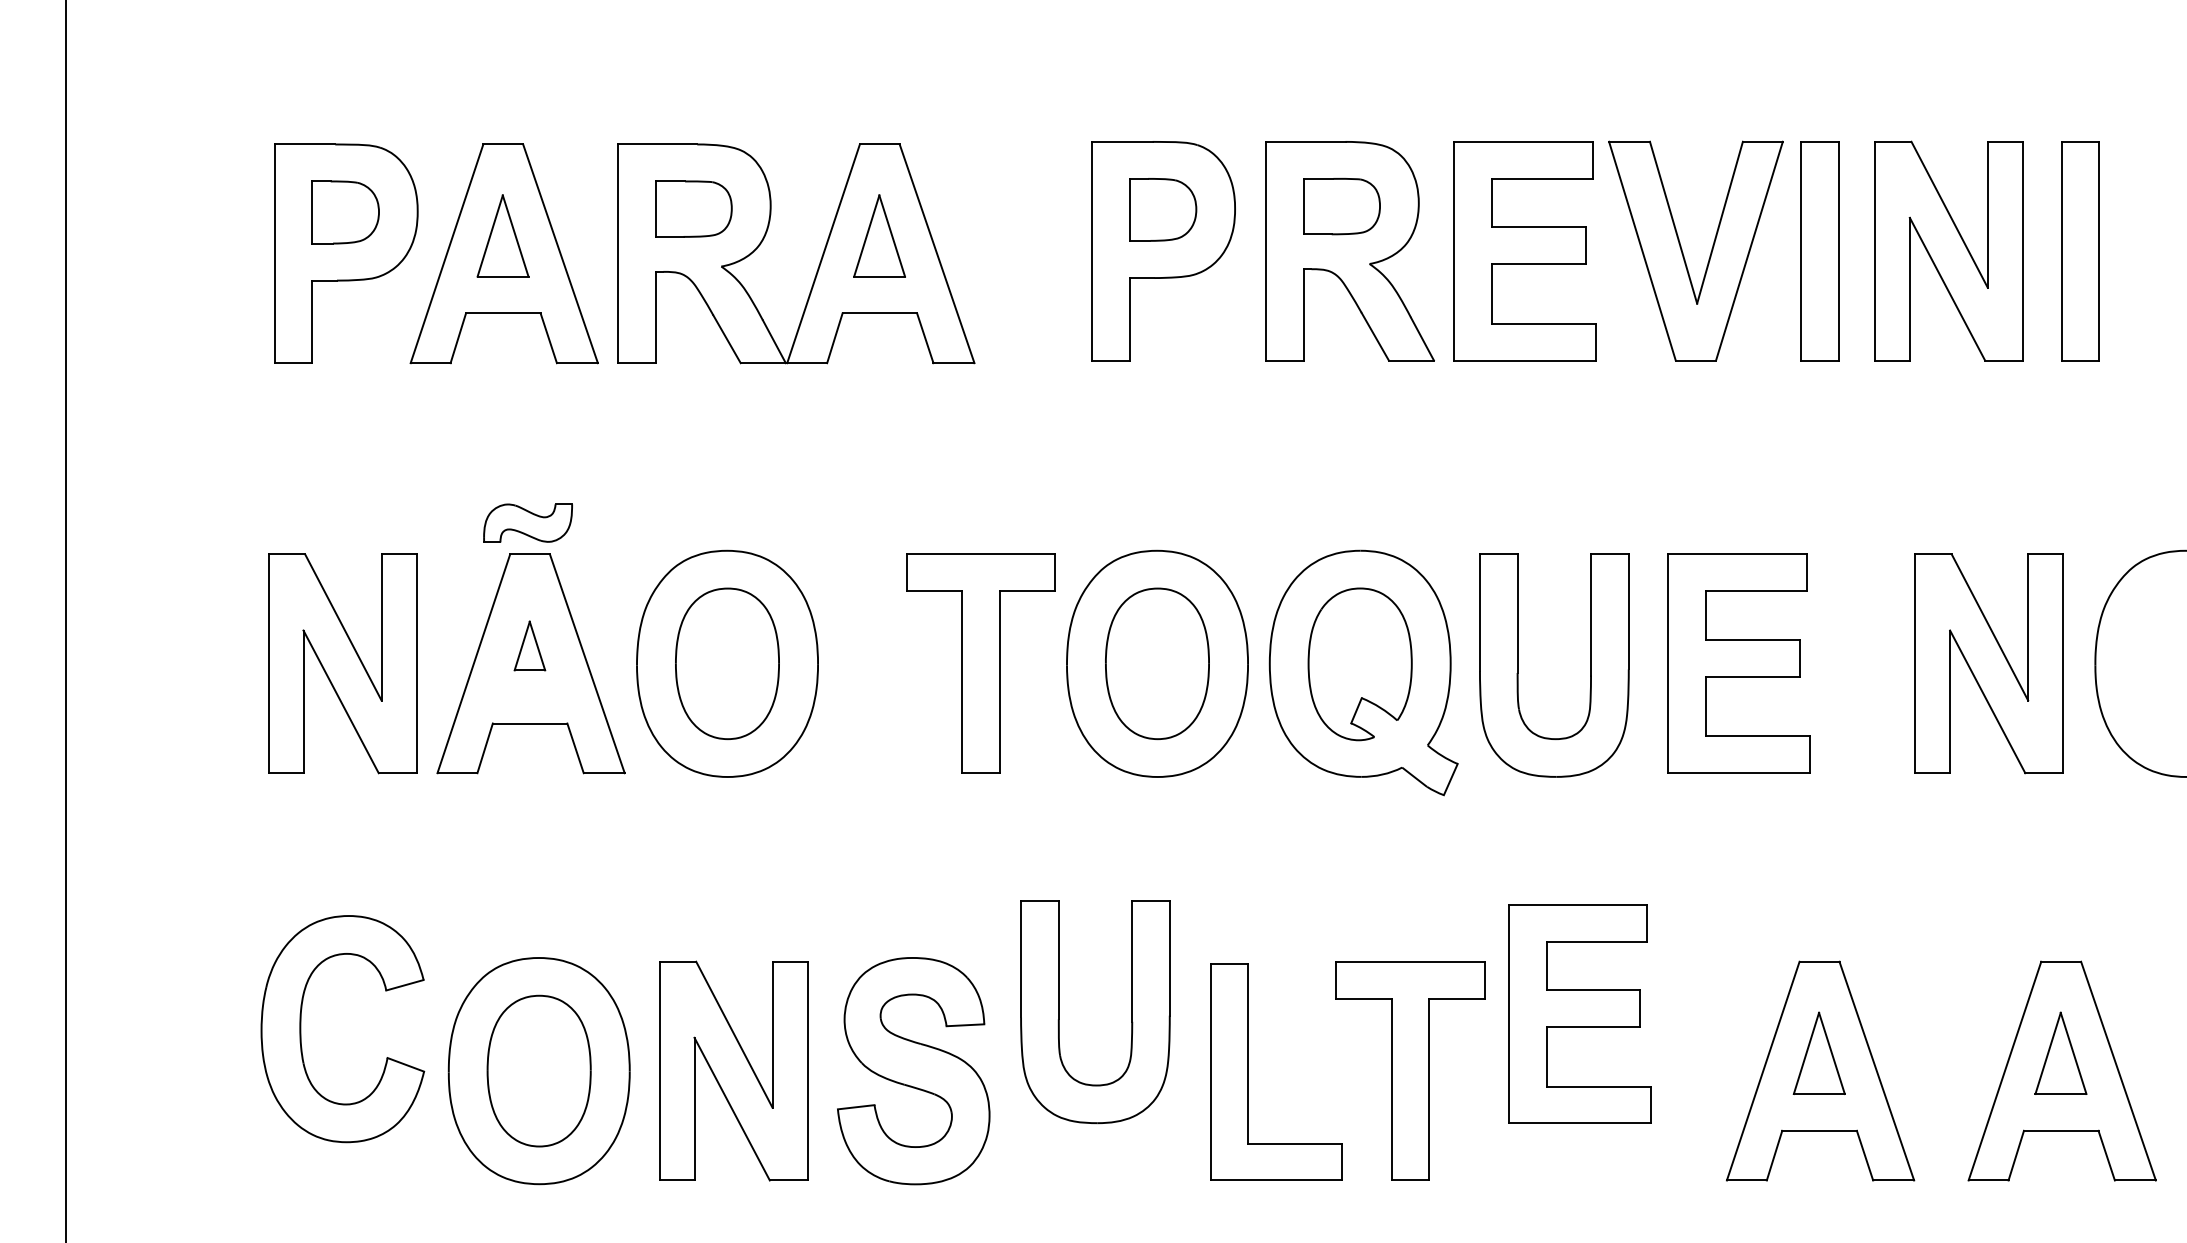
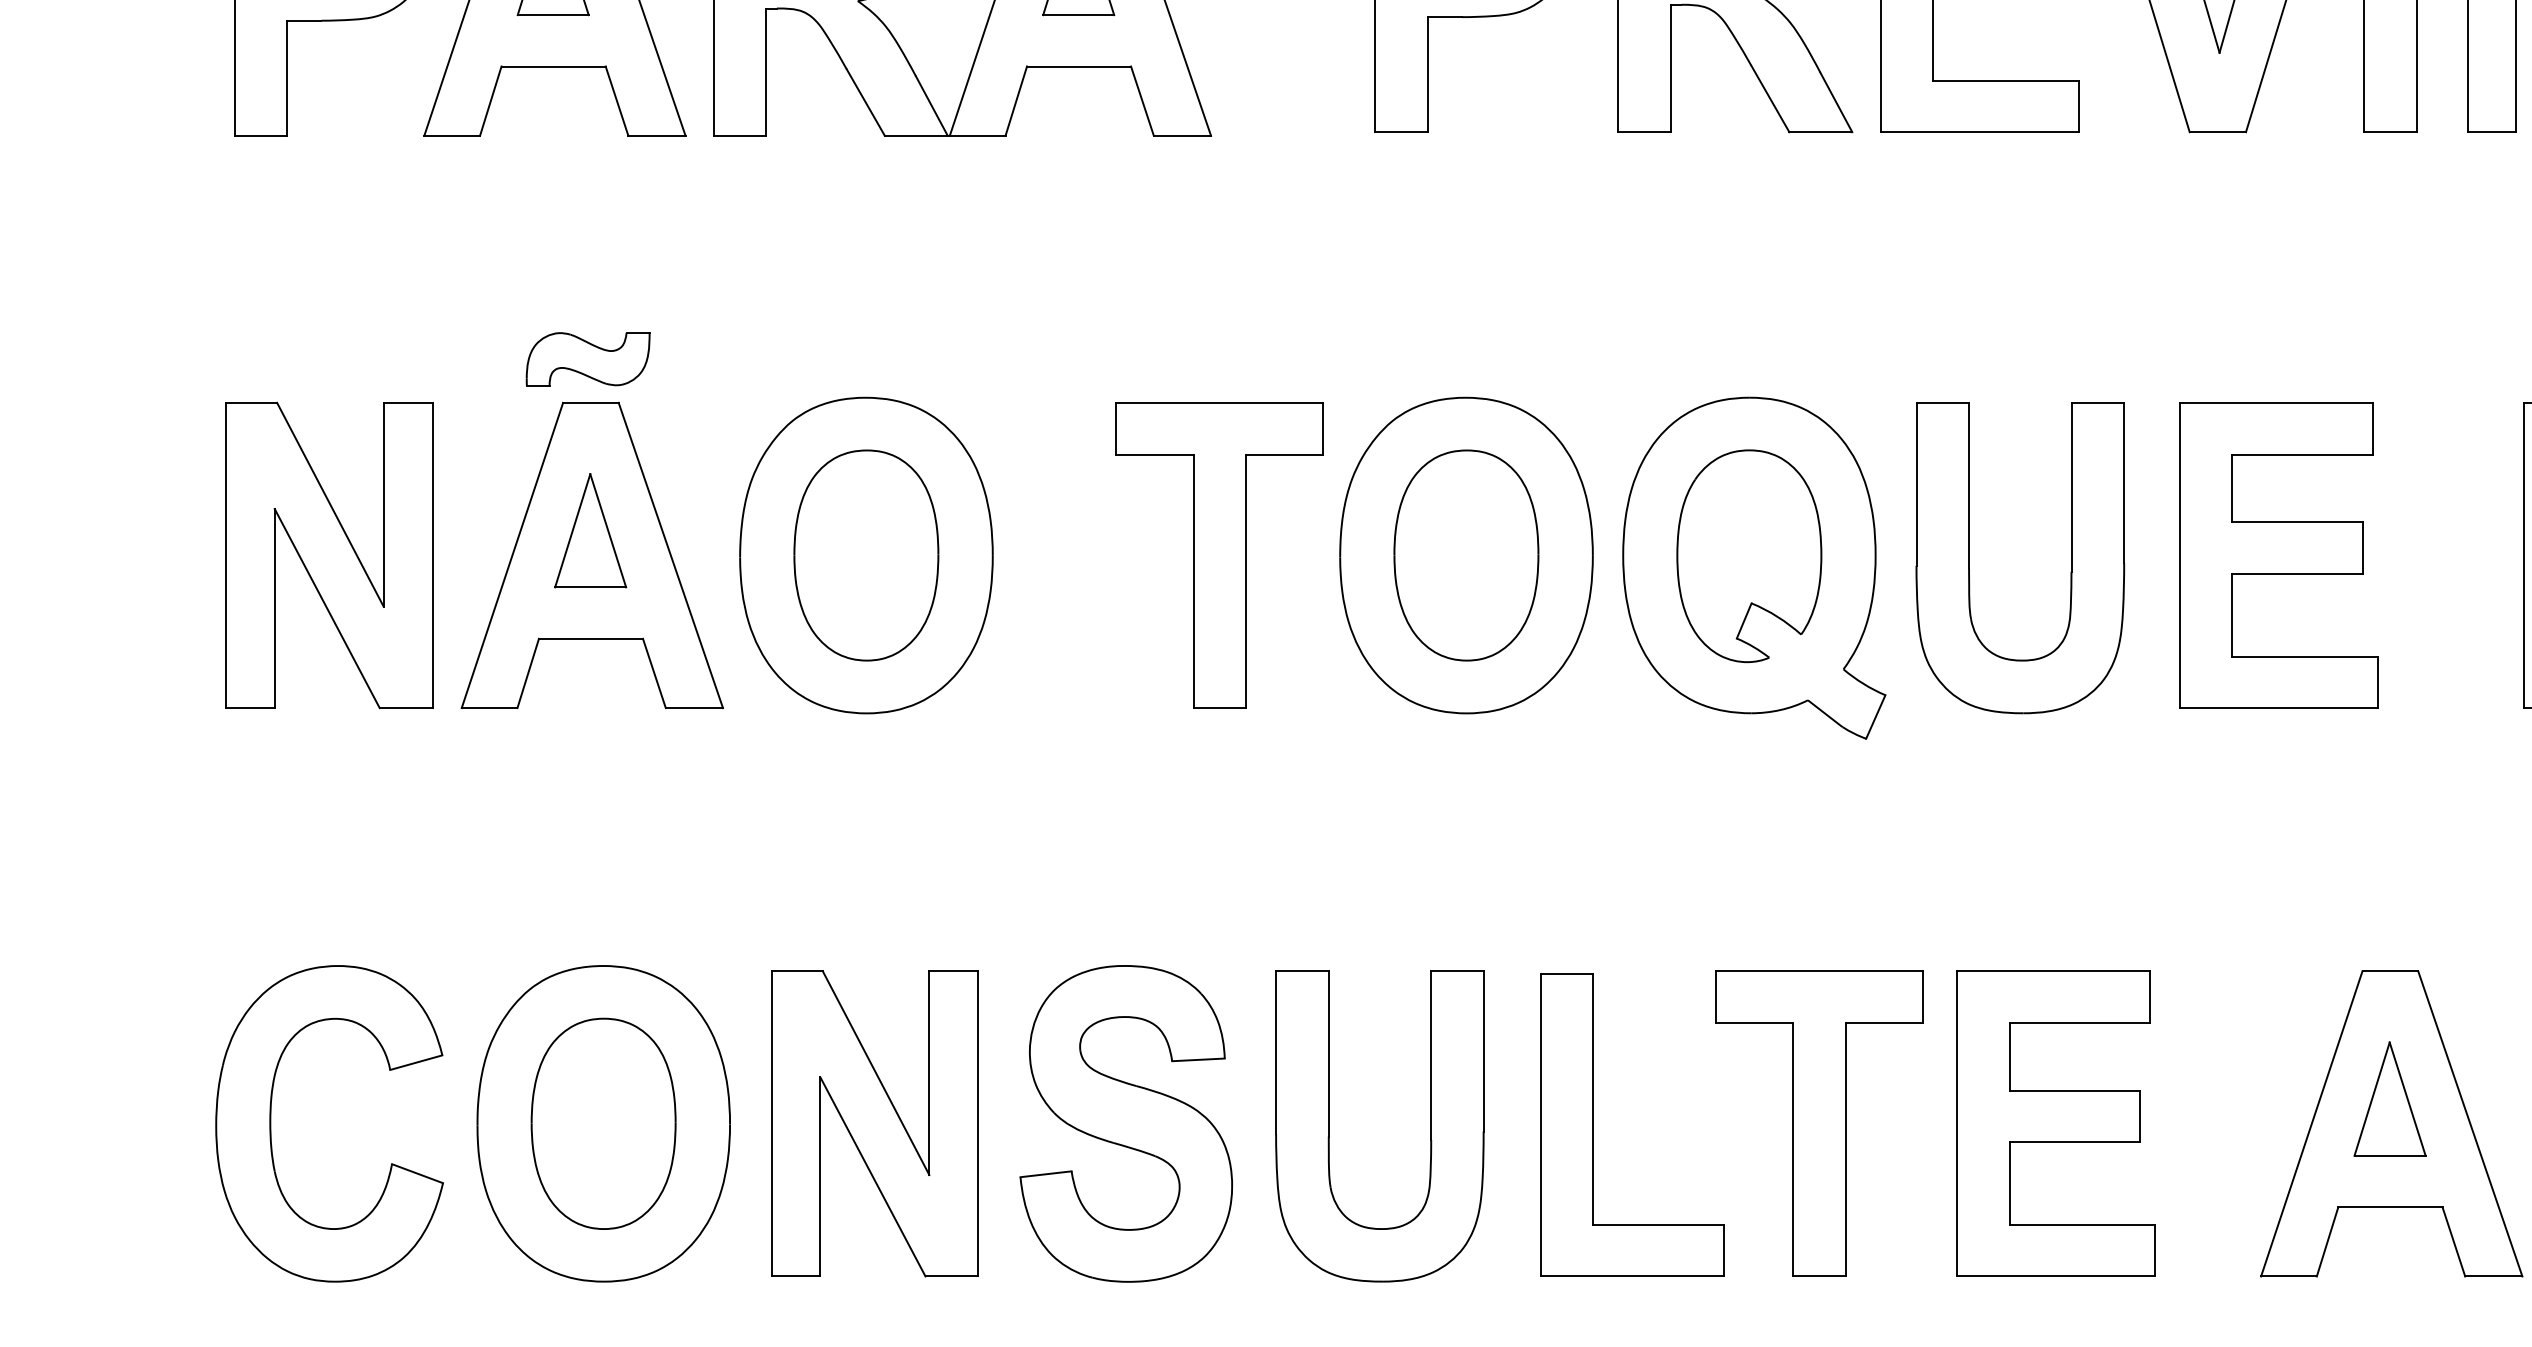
part: (529, 645) -> (590, 529), size x1.67
part: (1059, 1012) -> (1329, 1127), moved
part: (1579, 1013) -> (2055, 1122), moved
part: (301, 1029) -> (271, 1124), moved

